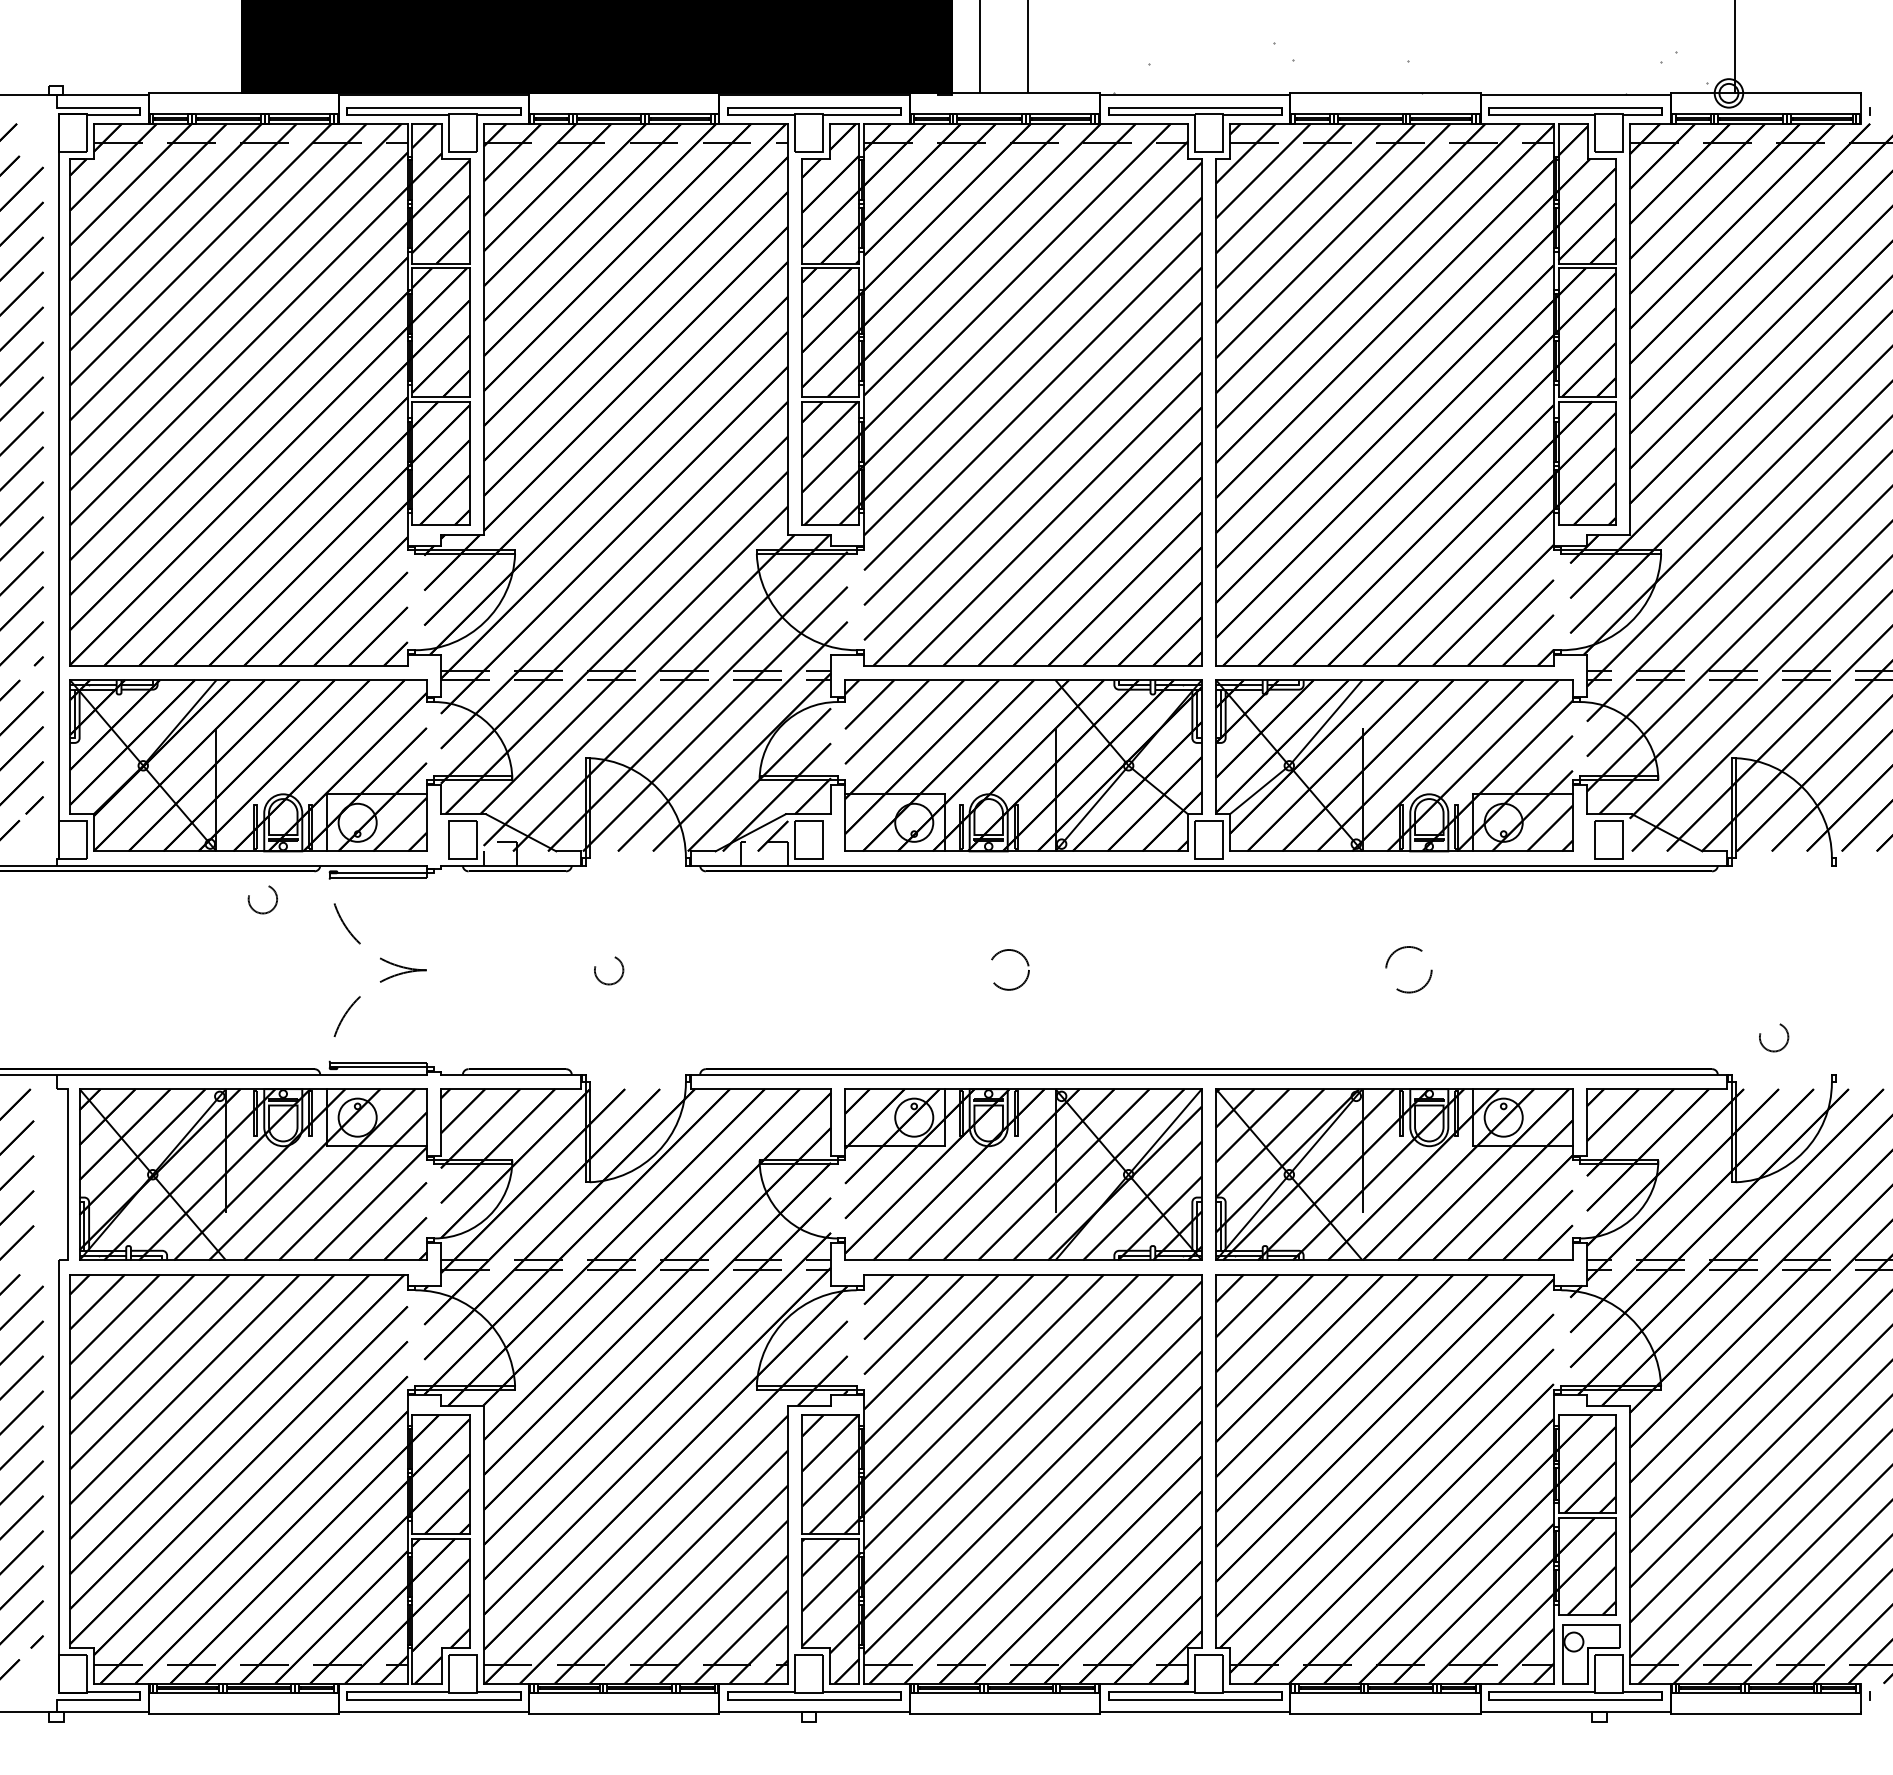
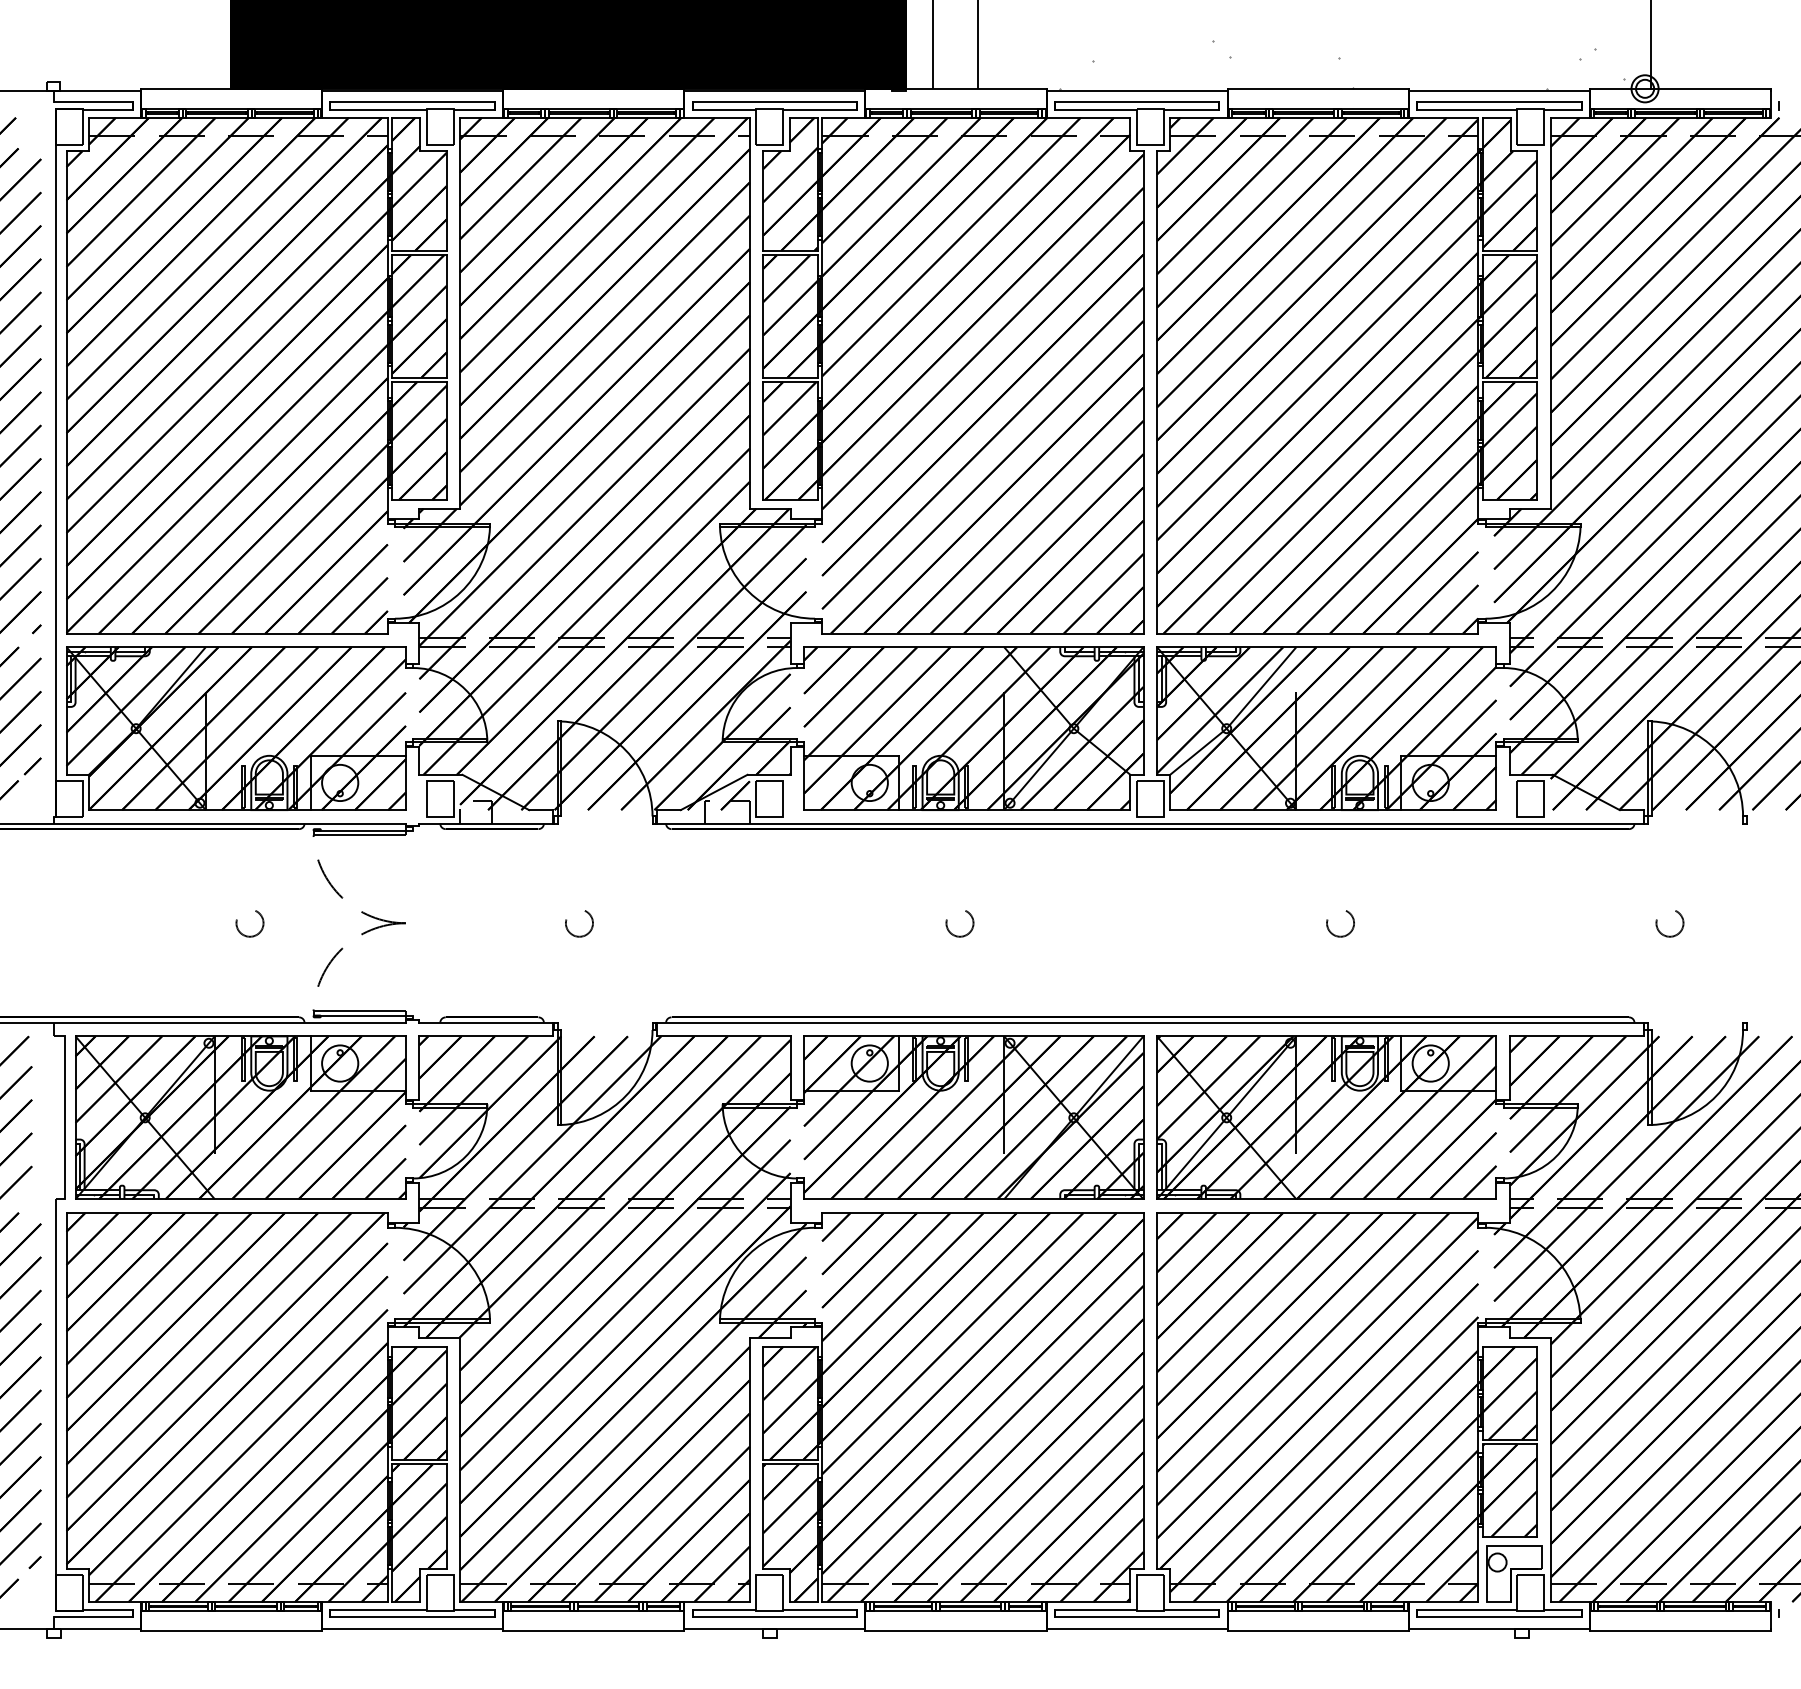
circle: (262, 899) -> (249, 923), moved
circle: (1008, 970) -> (959, 923), size x0.71
circle: (1408, 970) -> (1340, 923), size x0.62
circle: (1774, 1037) -> (1670, 923), moved

